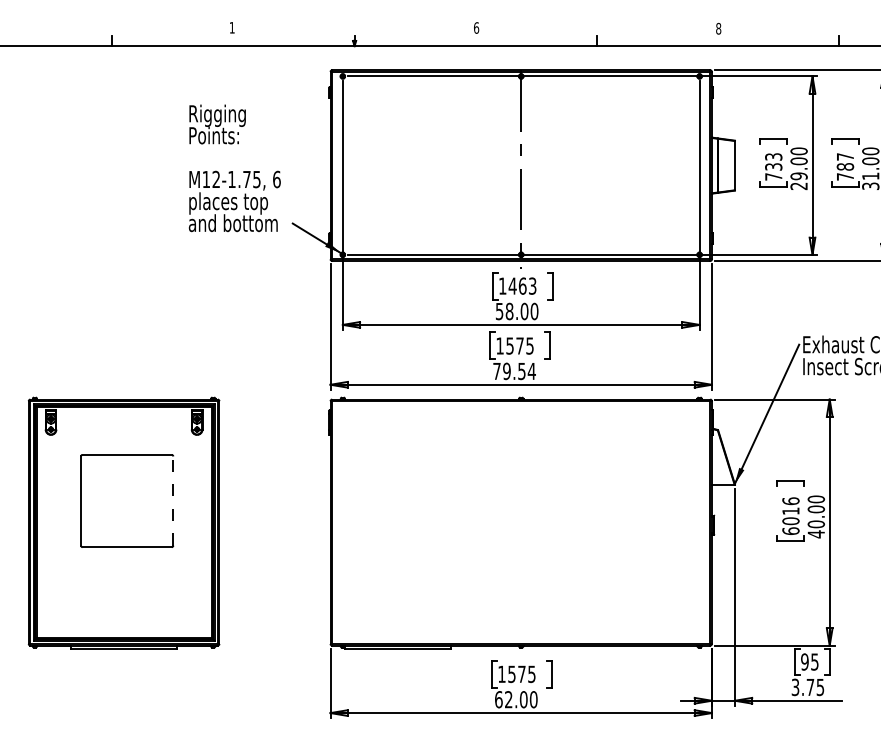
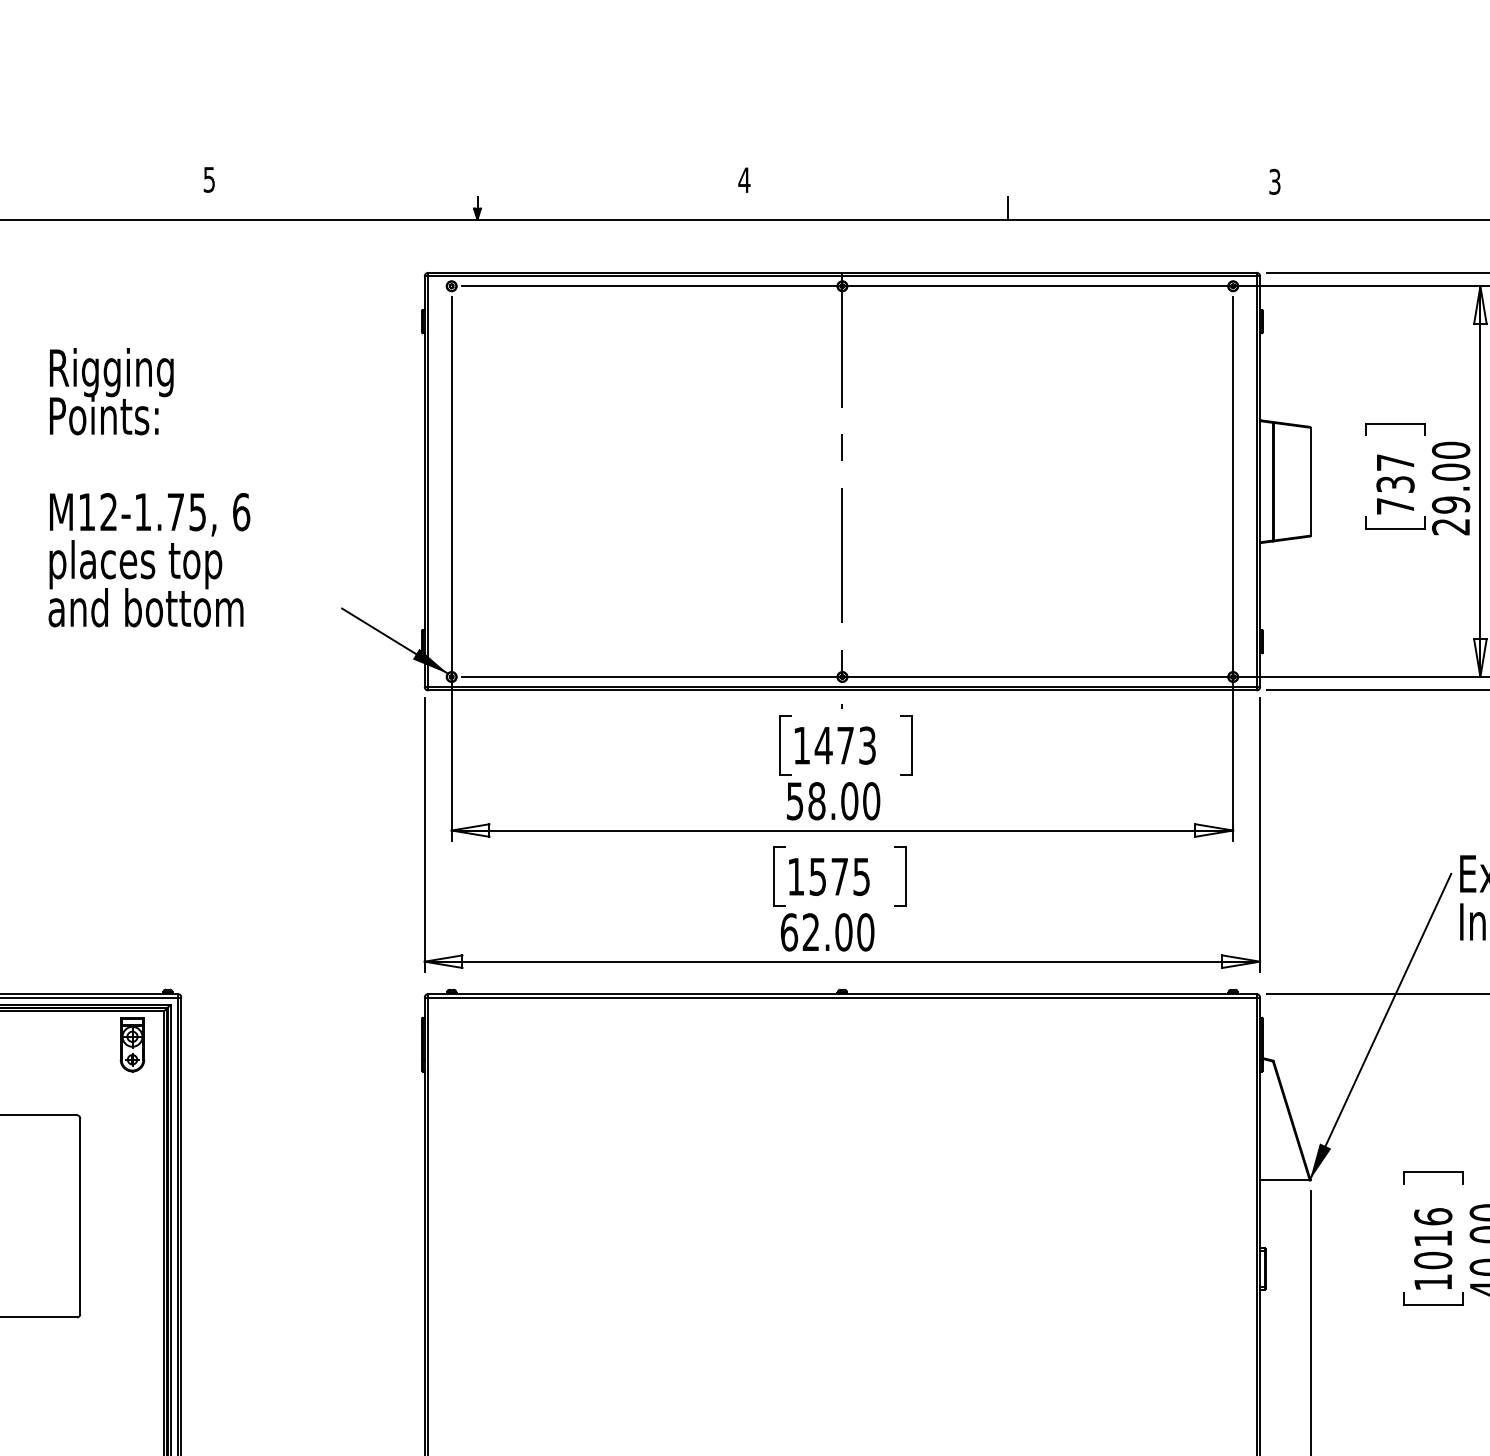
text: (231, 27) -> (207, 179), 1 -> 5
text: (476, 27) -> (744, 179), 6 -> 4
text: (718, 28) -> (1274, 181), 8 -> 3
text: (773, 156) -> (1394, 461), 733 -> 737
text: (234, 168) -> (148, 487), moved
text: (522, 285) -> (845, 744), 1463 -> 1473
text: (514, 371) -> (827, 932), 79.54 -> 62.00
line: (173, 501) -> (80, 1217), dashed -> solid
text: (790, 530) -> (1432, 1280), 6016 -> 1016

